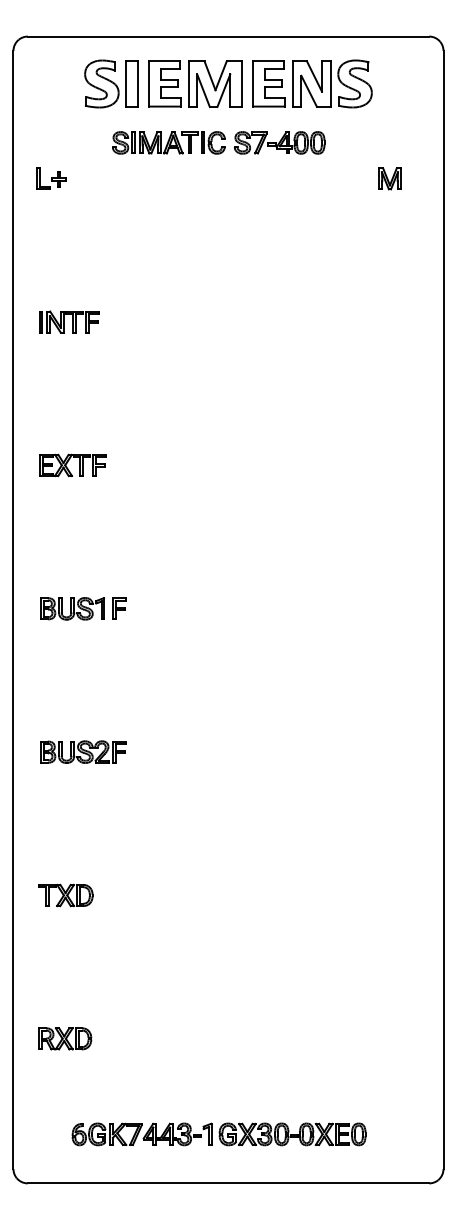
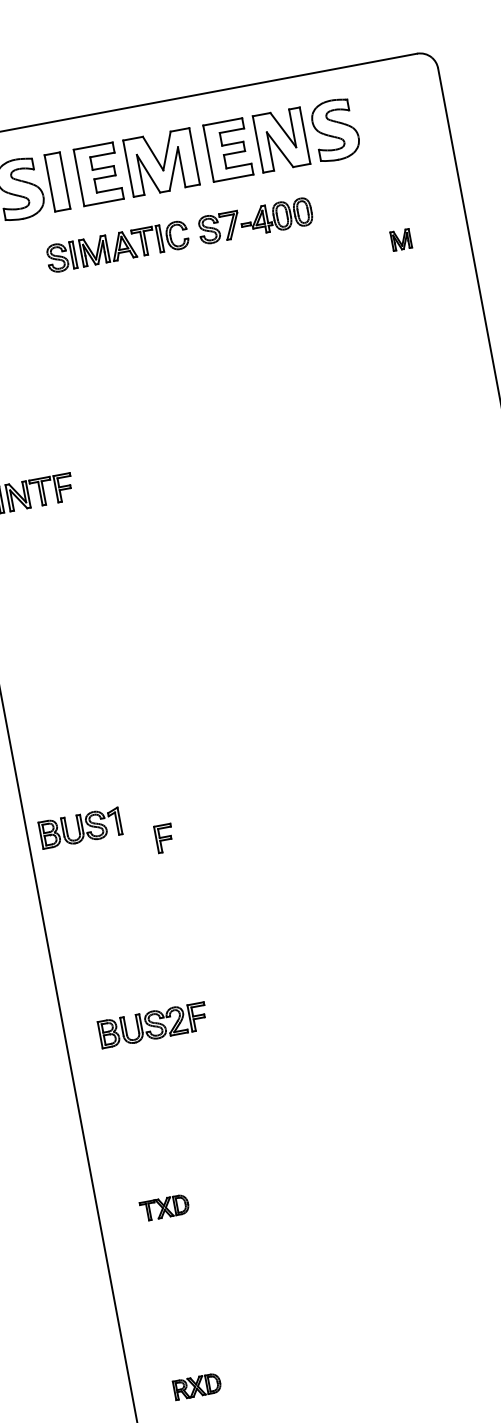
part: (389, 178) -> (400, 239), size x0.7
part: (72, 465) -> (72, 670), removed
part: (72, 608) -> (80, 828), moved
part: (65, 895) -> (164, 1207), size x0.7
part: (65, 1038) -> (197, 1386), size x0.7

